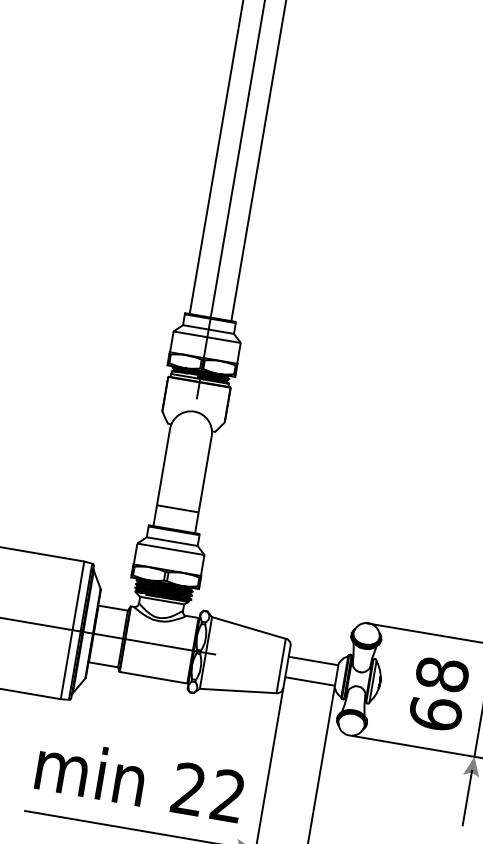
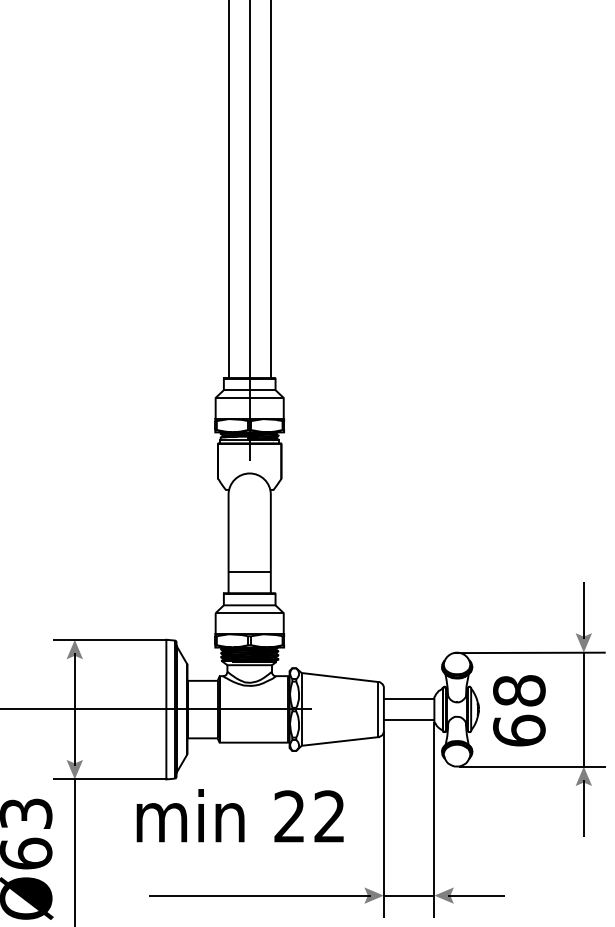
text: (439, 693) -> (519, 710), moved
text: (139, 779) -> (239, 815), moved

